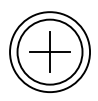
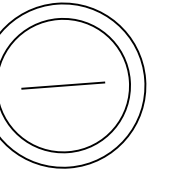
line: (50, 52) -> (64, 86), removed

